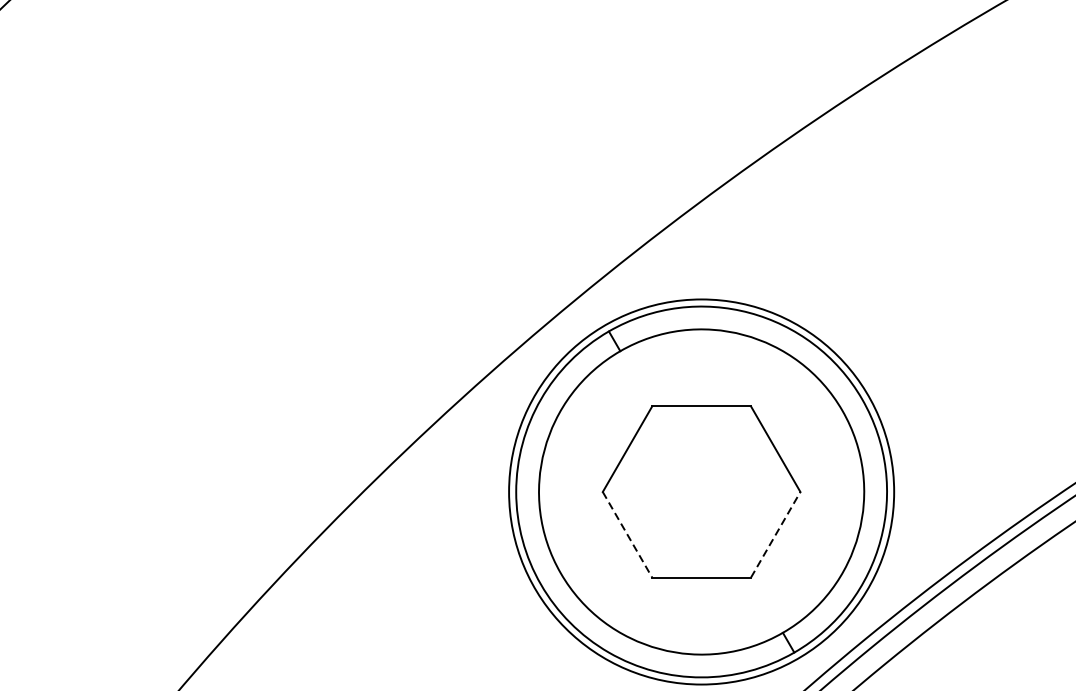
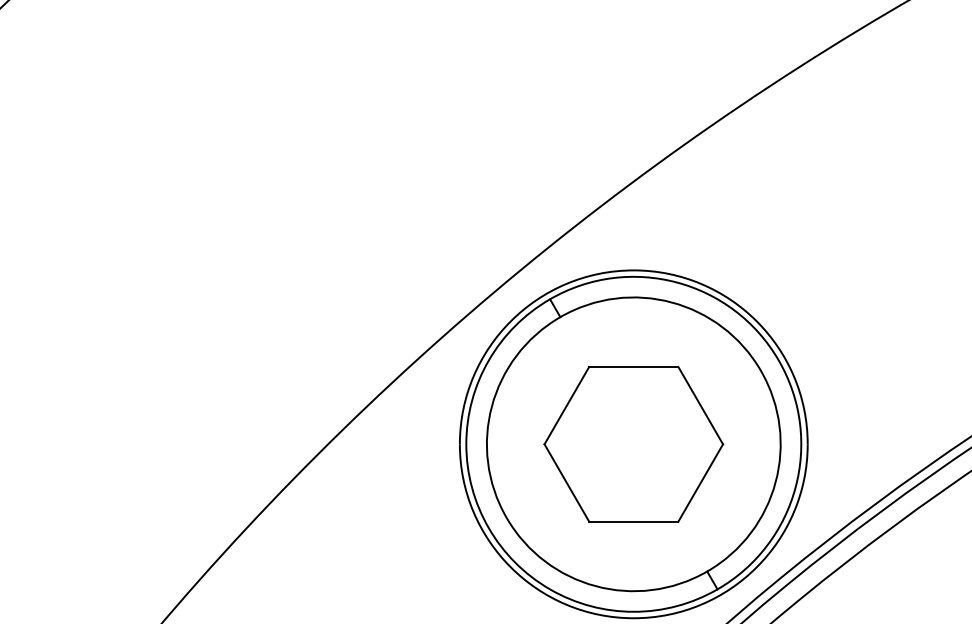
line: (627, 534) -> (566, 482), dashed -> solid
line: (775, 534) -> (700, 482), dashed -> solid

